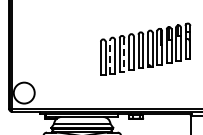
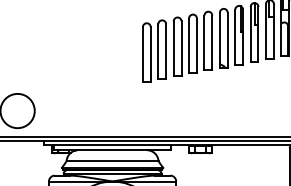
line: (124, 55) -> (181, 49), dashed -> solid
line: (110, 56) -> (158, 51), dashed -> solid

